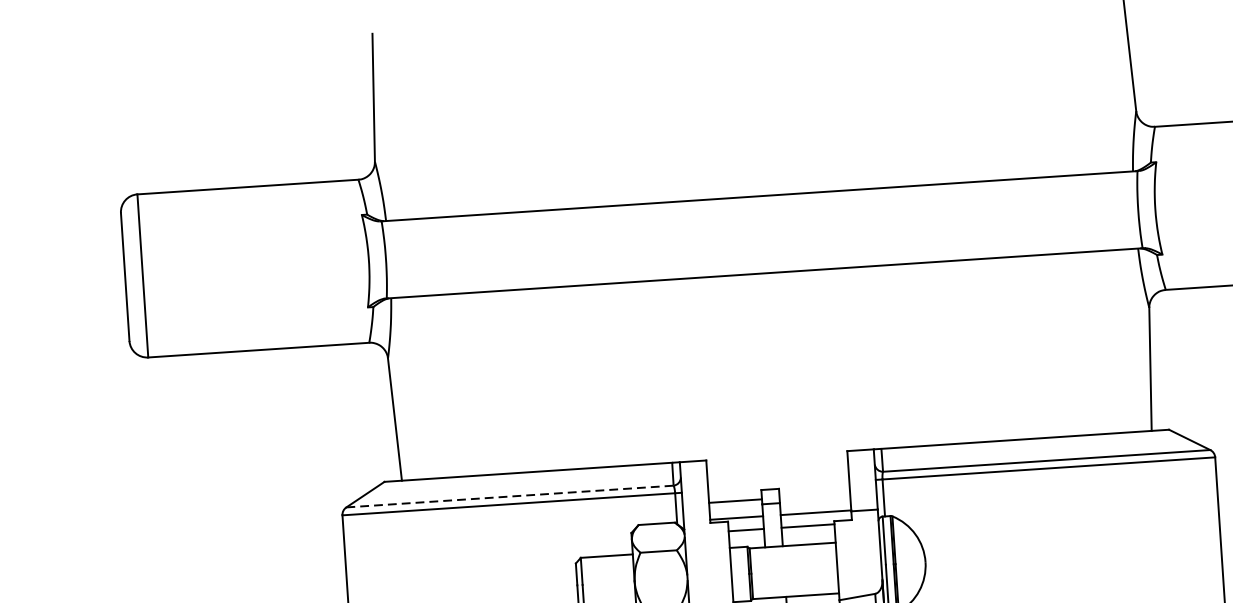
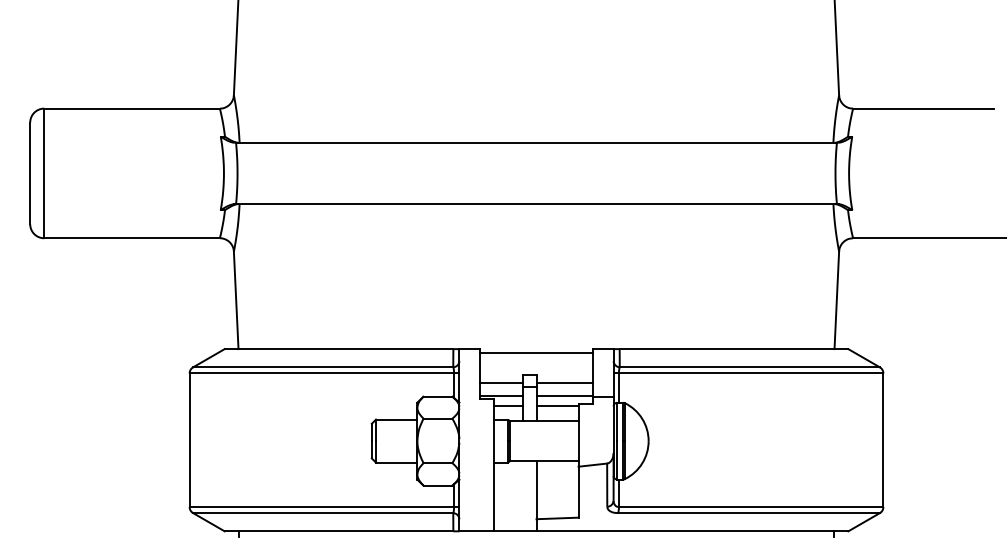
line: (777, 461) -> (536, 353), added
line: (814, 495) -> (564, 382), added
line: (510, 496) -> (323, 367), dashed -> solid

